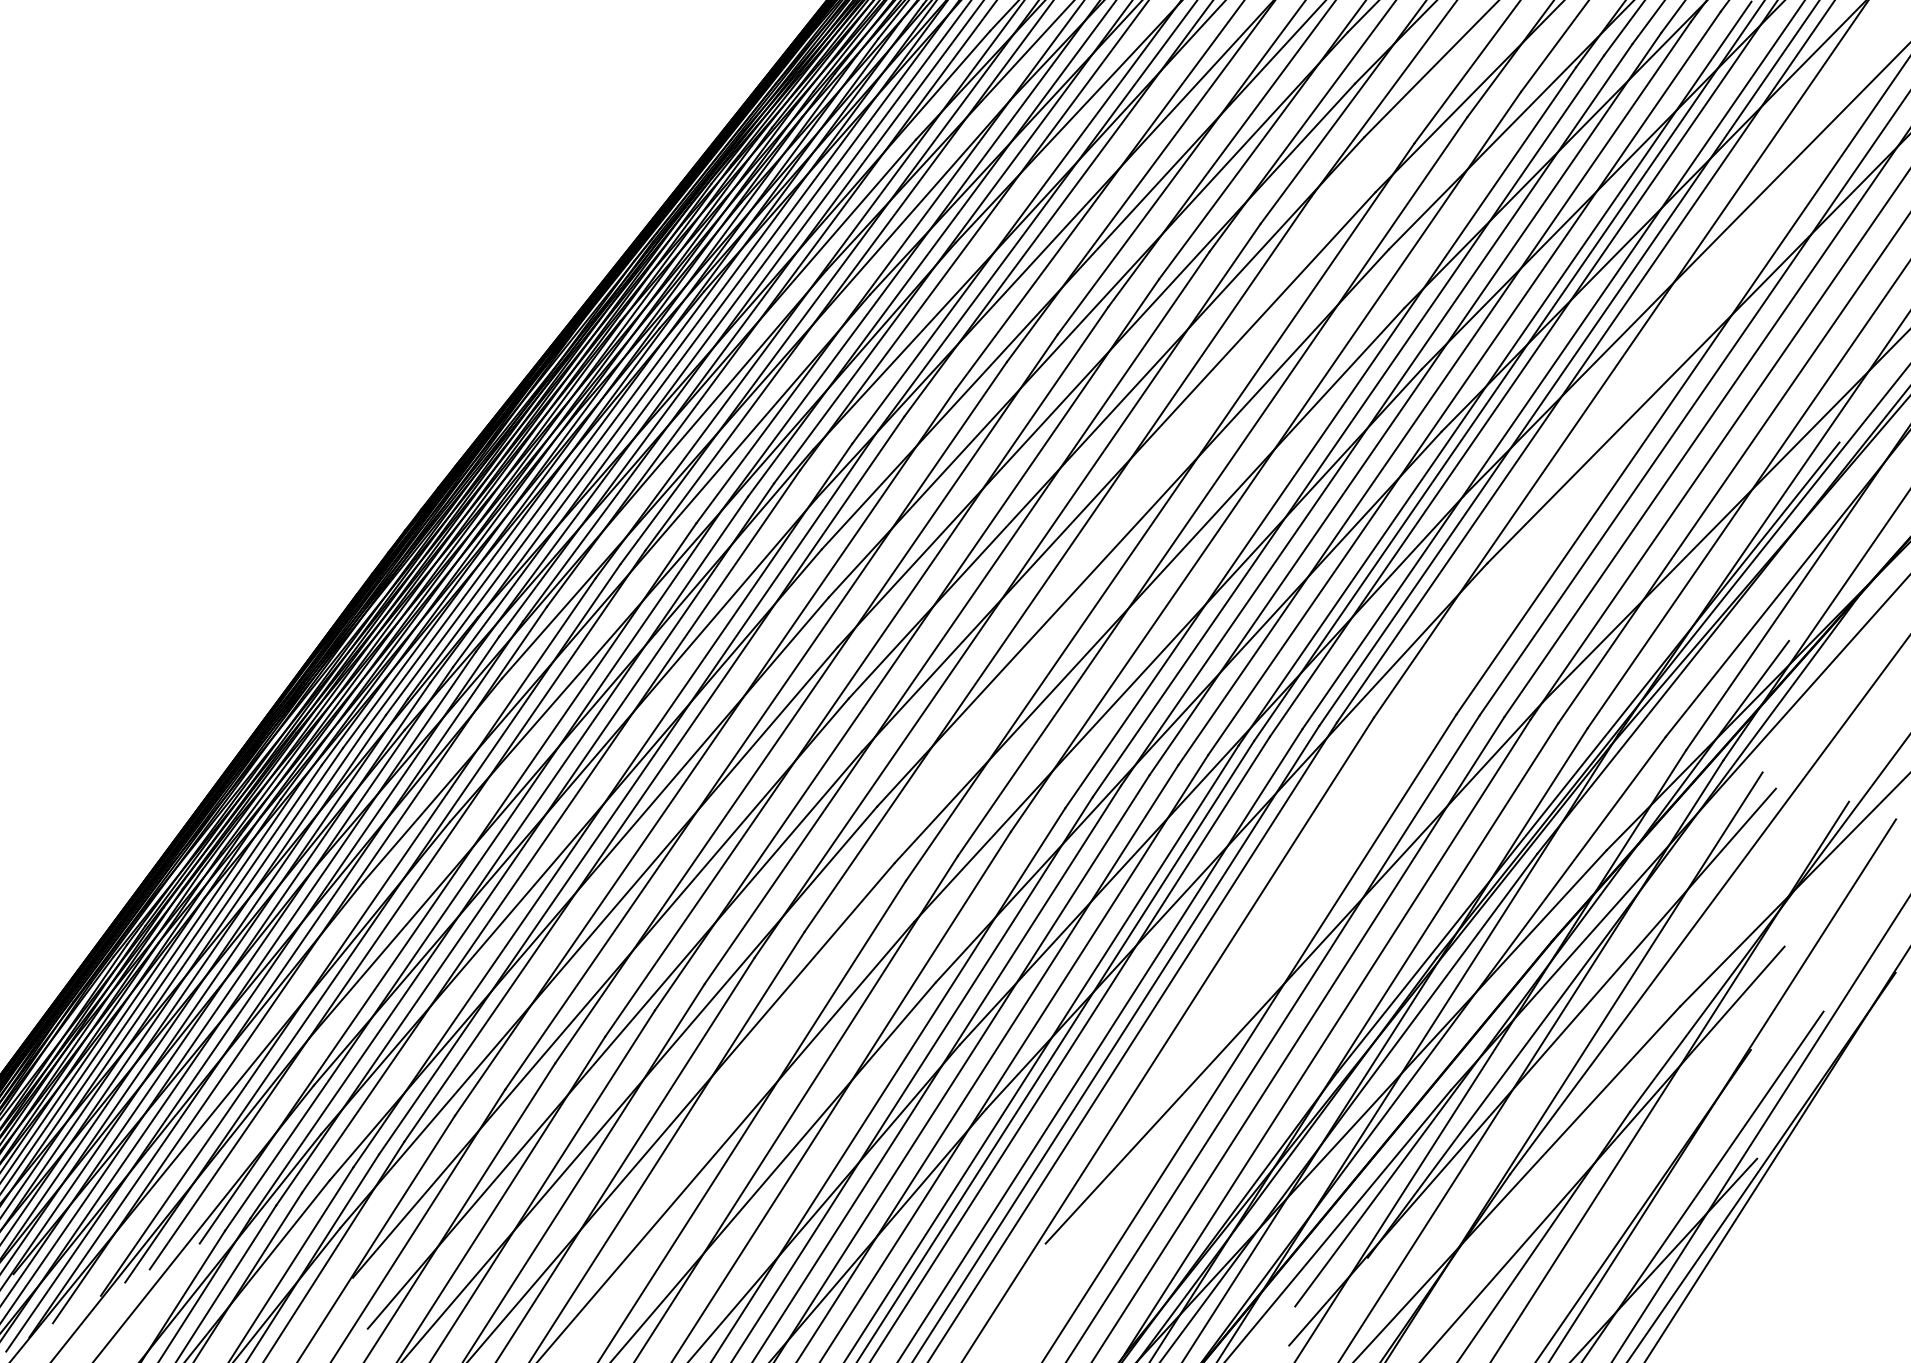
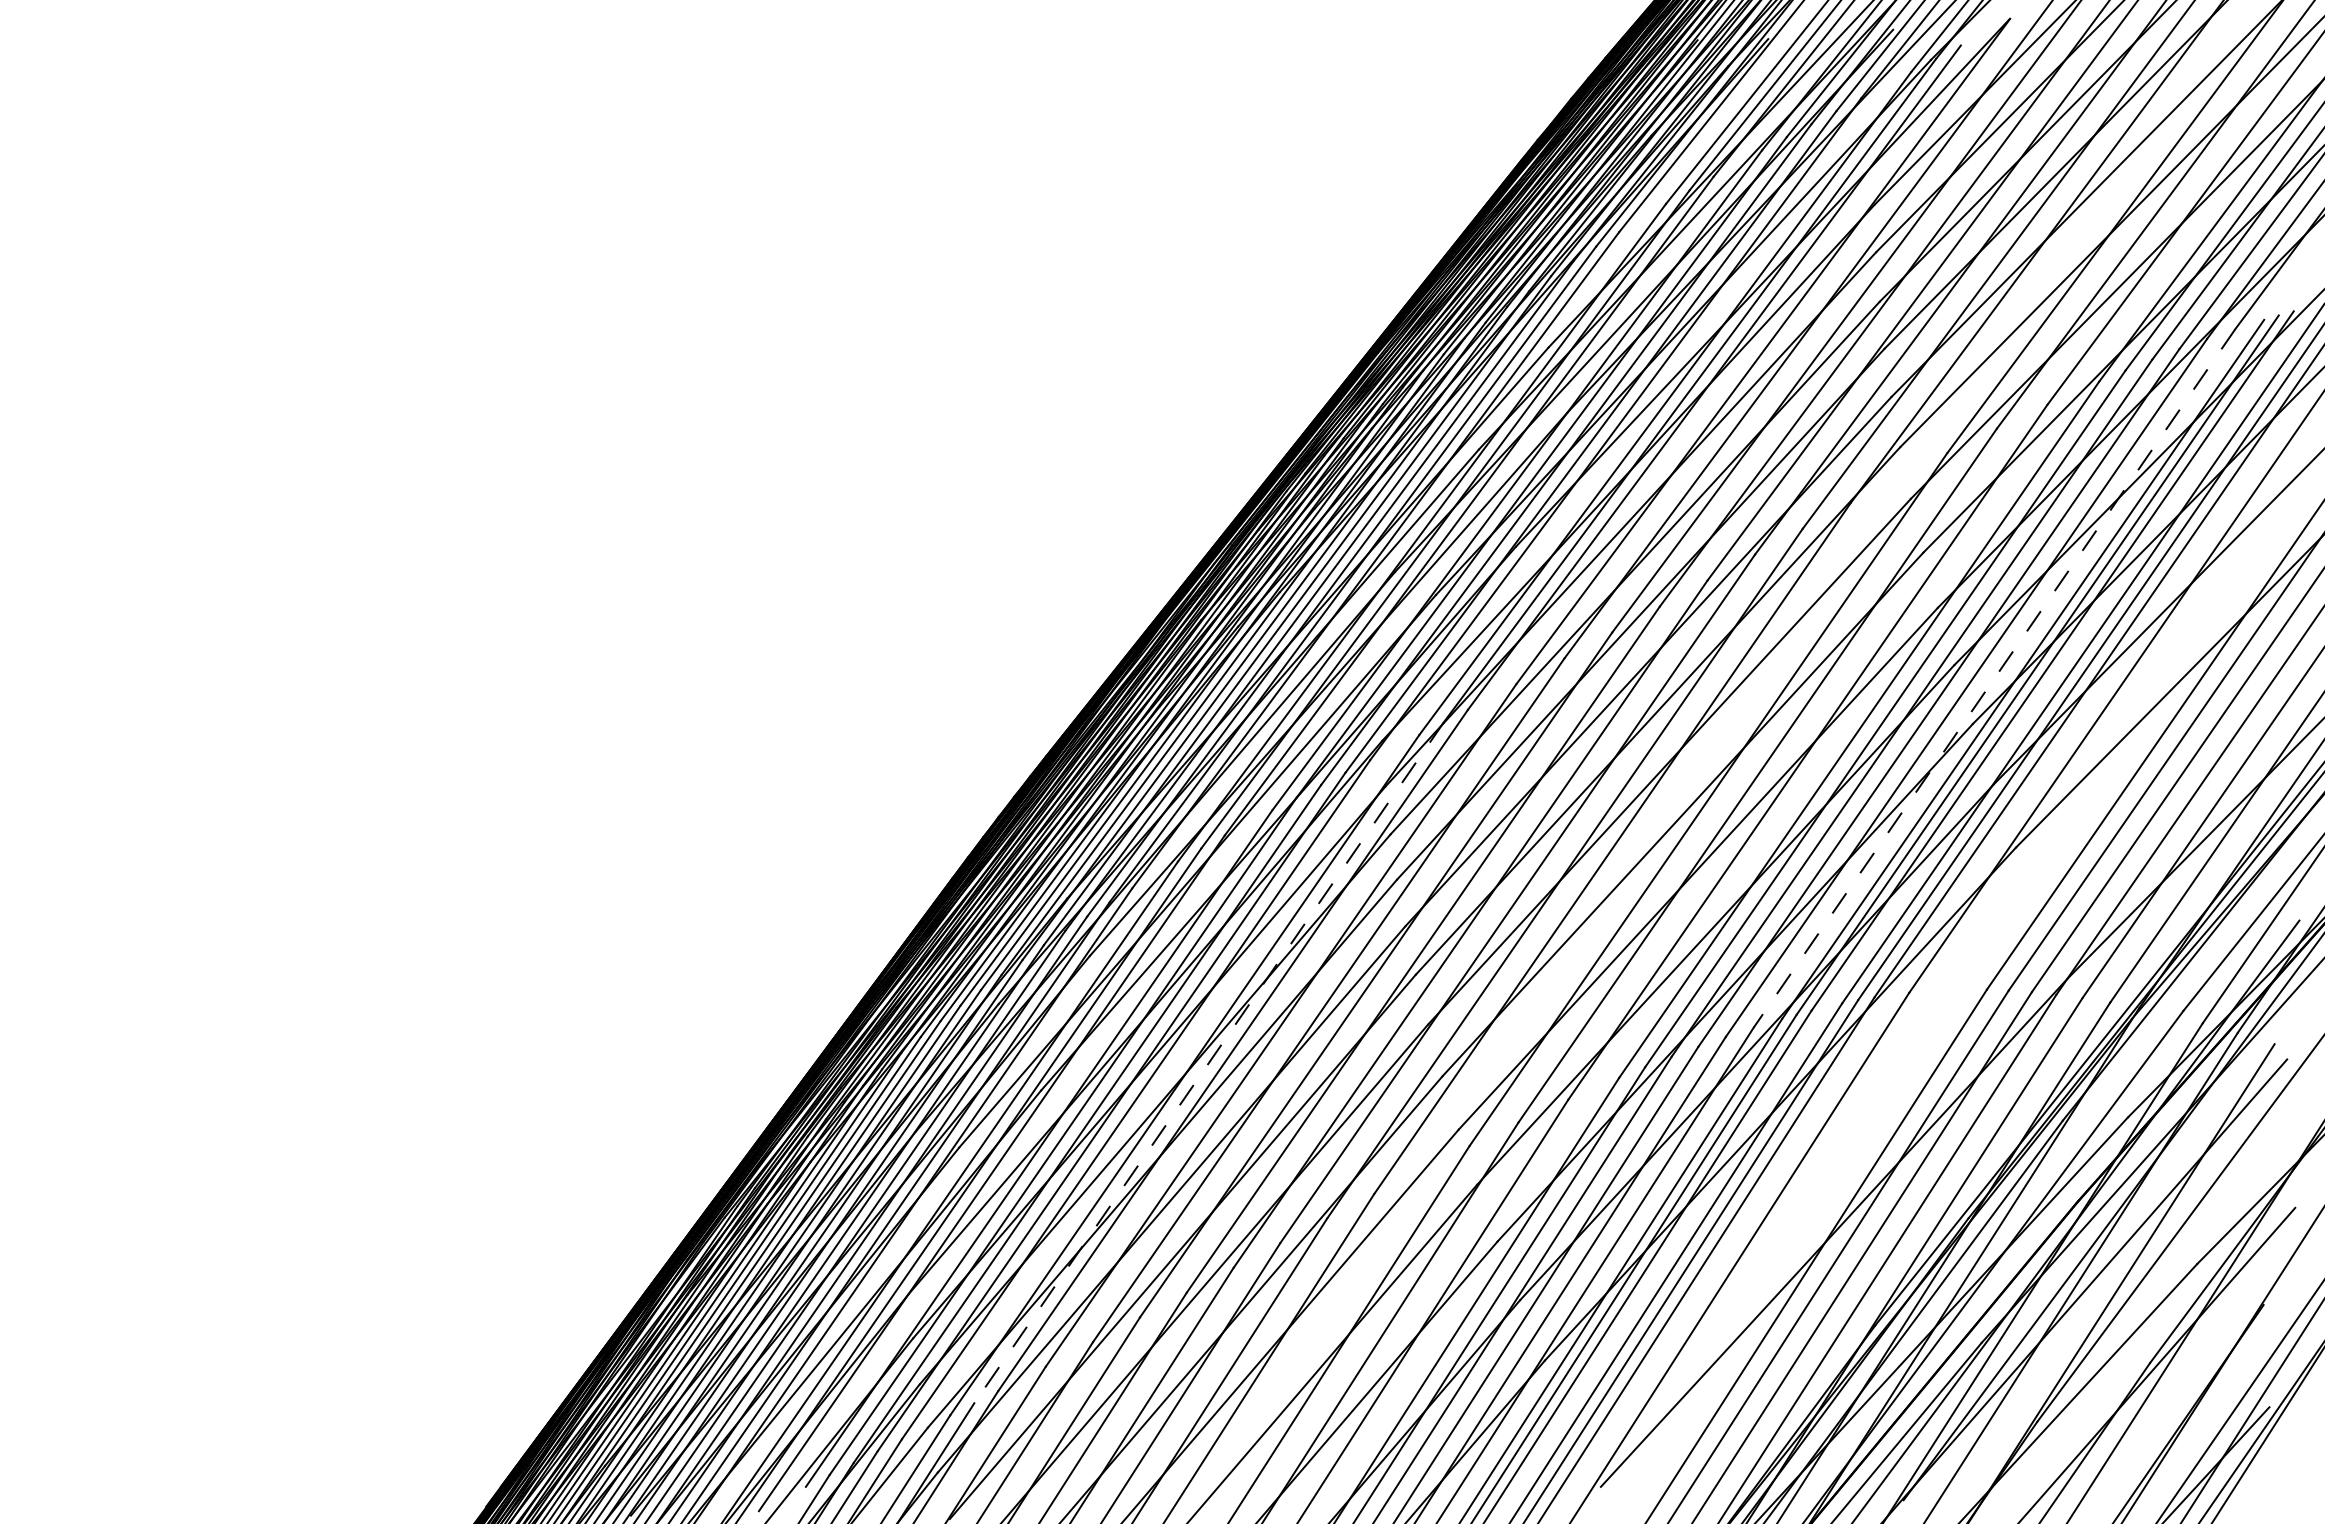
line: (1464, 383) -> (1994, 678), solid -> dashed
line: (628, 793) -> (1208, 1063), solid -> dashed

